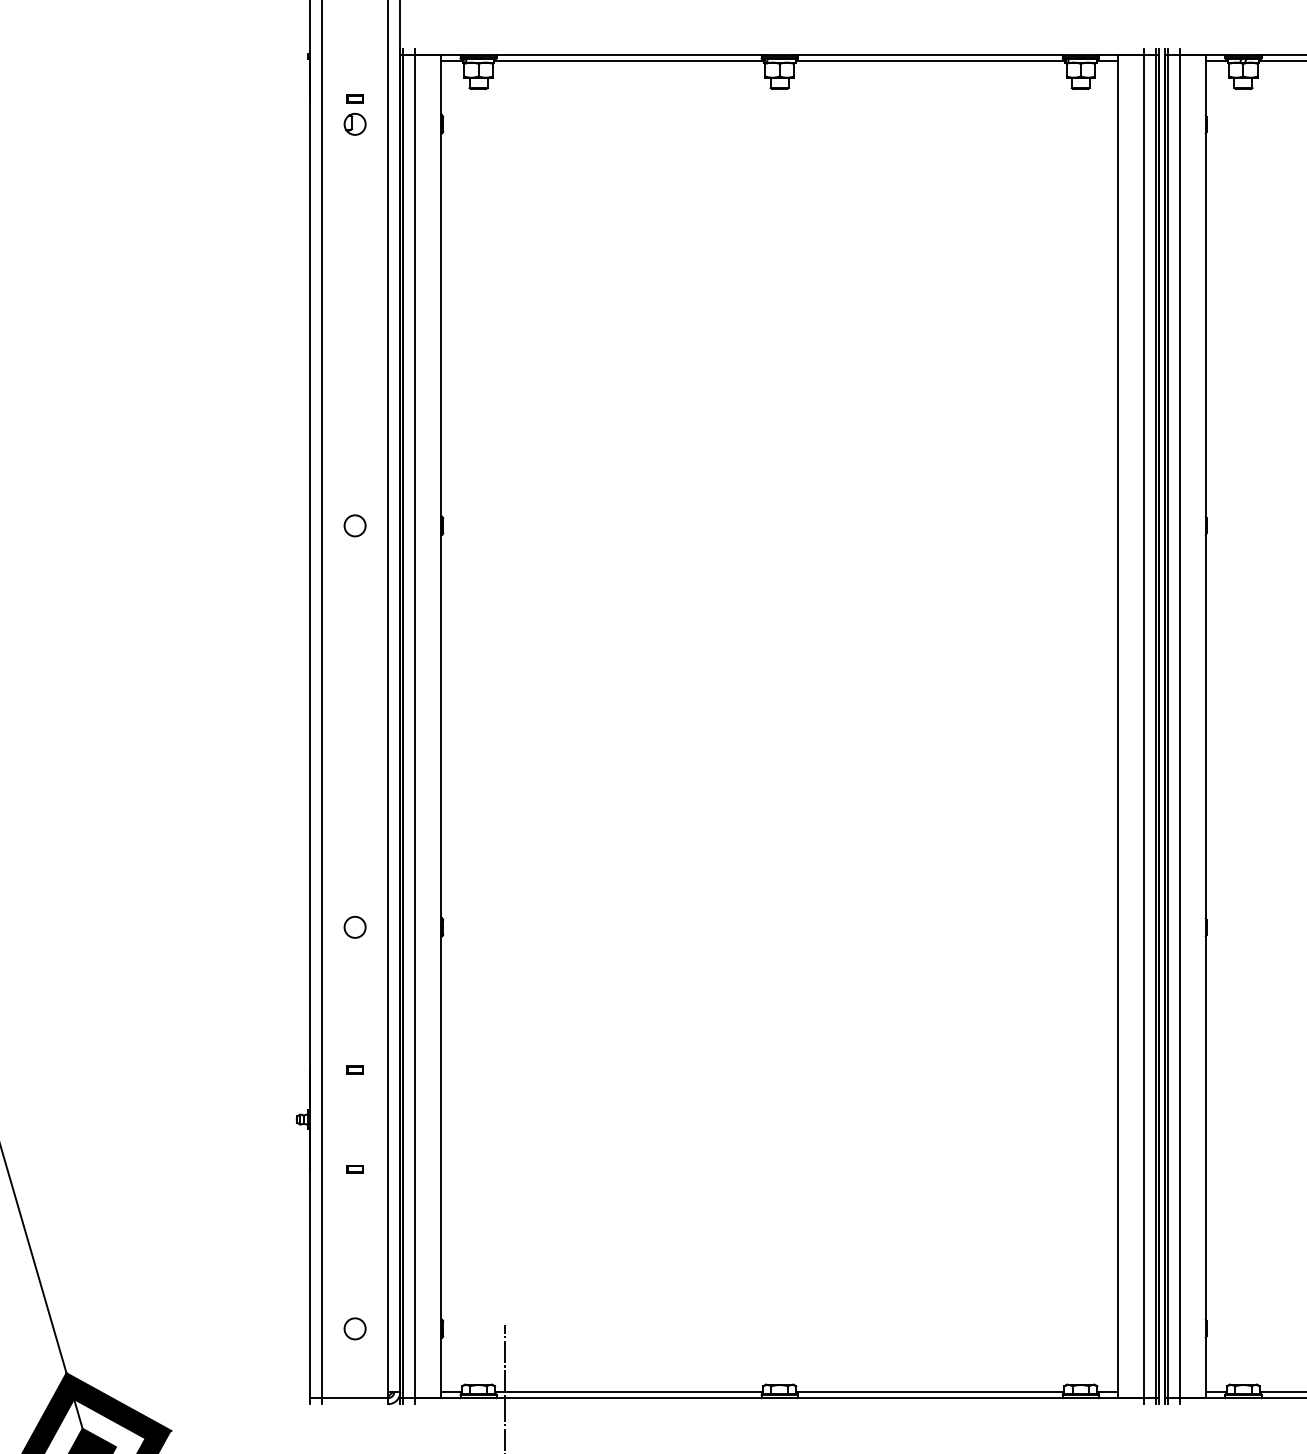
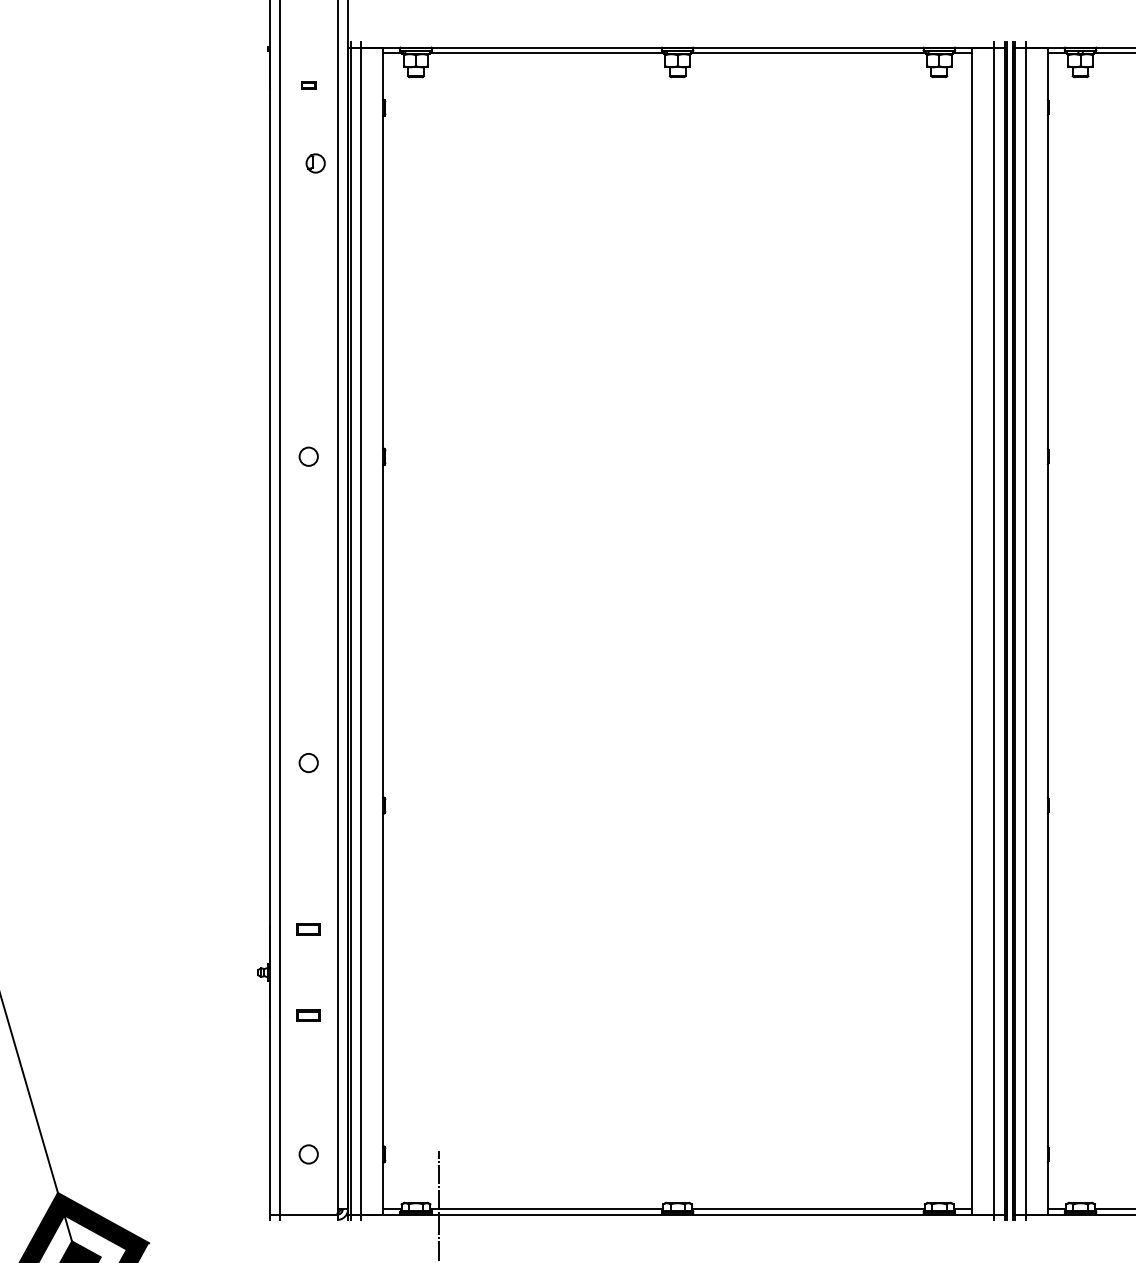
part: (354, 124) -> (315, 163), moved
circle: (354, 927) -> (308, 763), moved
part: (354, 1069) -> (308, 929), size x1.6
part: (354, 1169) -> (308, 1015), size x1.6

